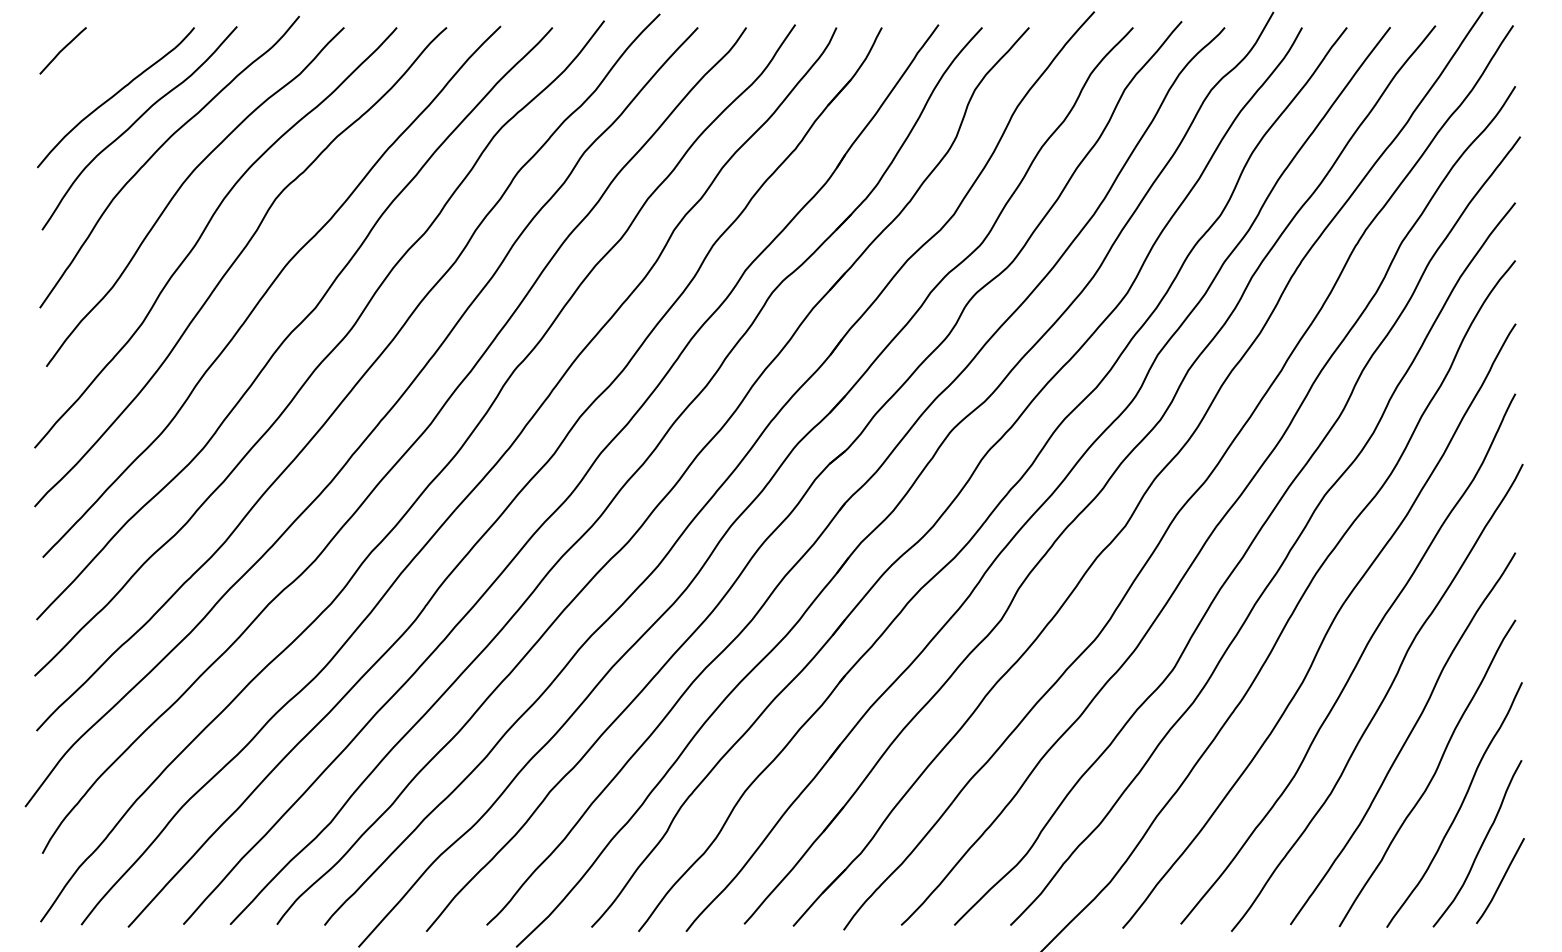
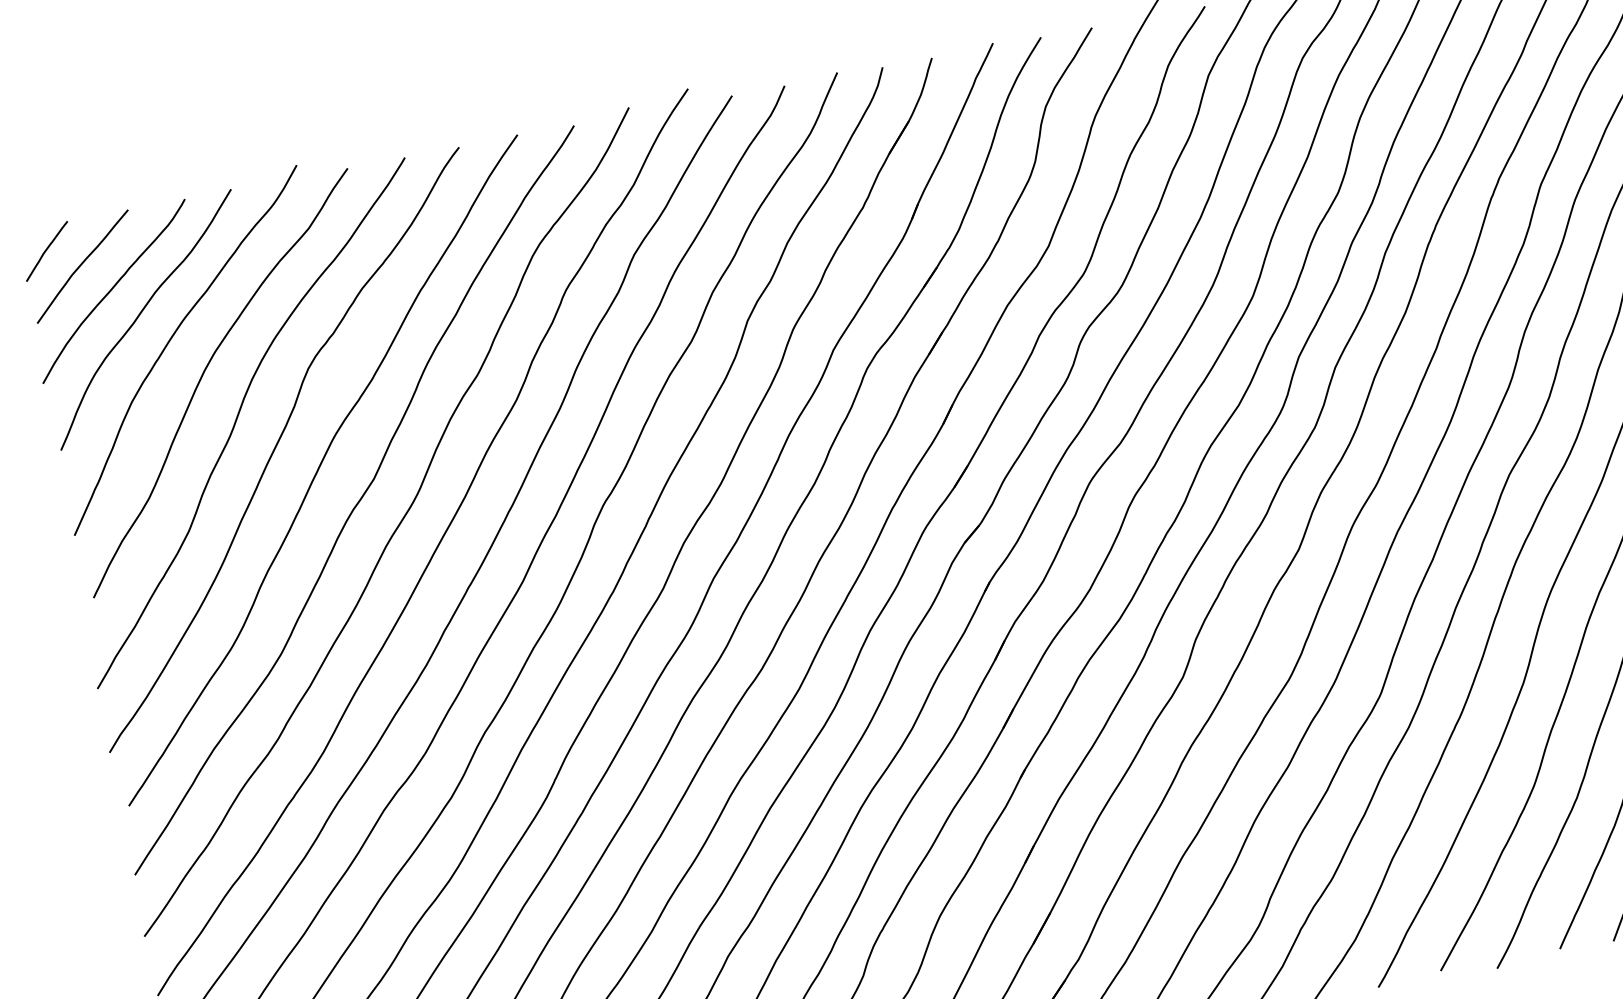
curve: (91, 69) -> (81, 265), added

